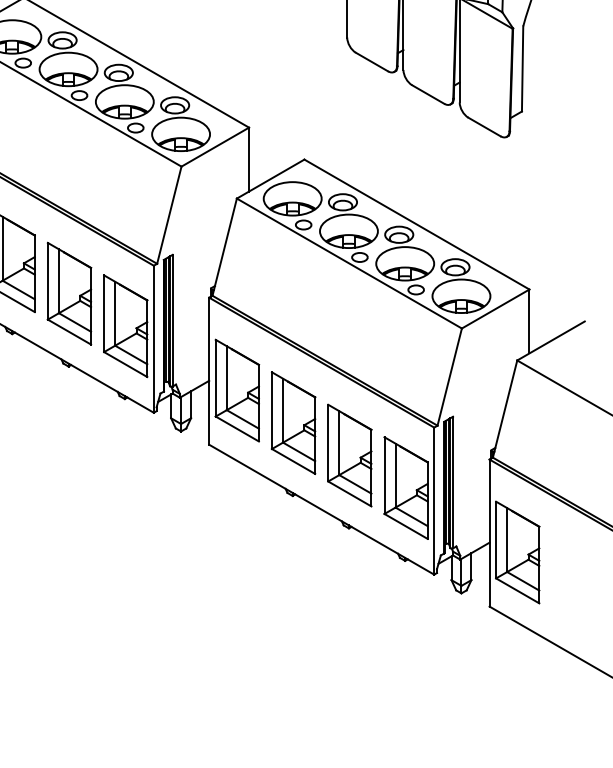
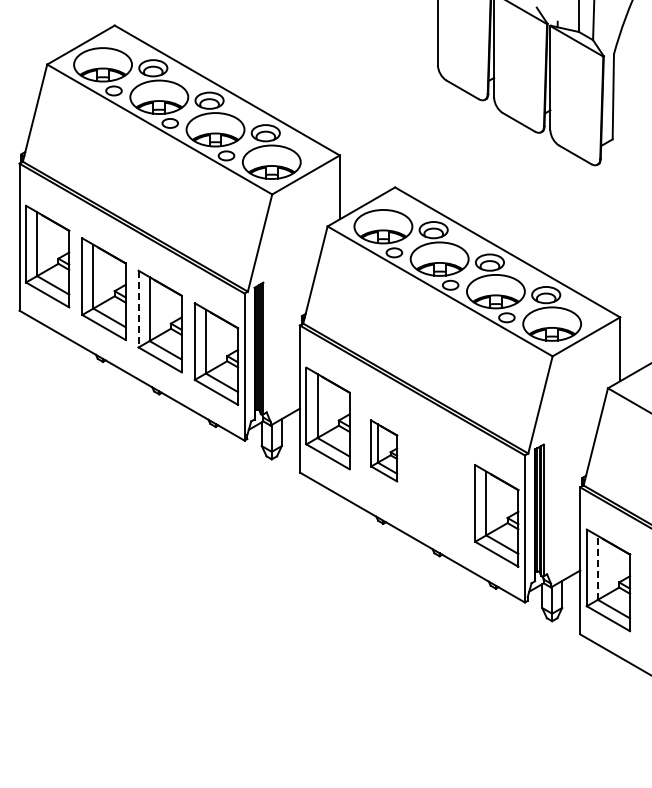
line: (47, 281) -> (138, 309), solid -> dashed
part: (292, 422) -> (383, 450), size x0.6
part: (349, 455) -> (440, 483), removed
line: (506, 539) -> (597, 567), solid -> dashed

